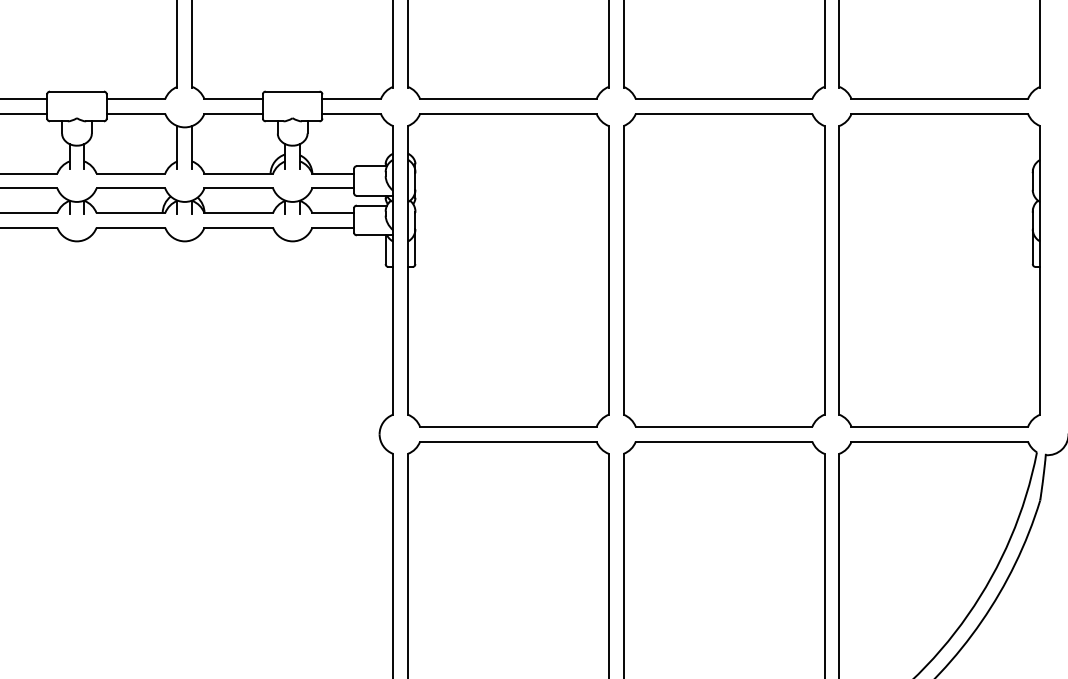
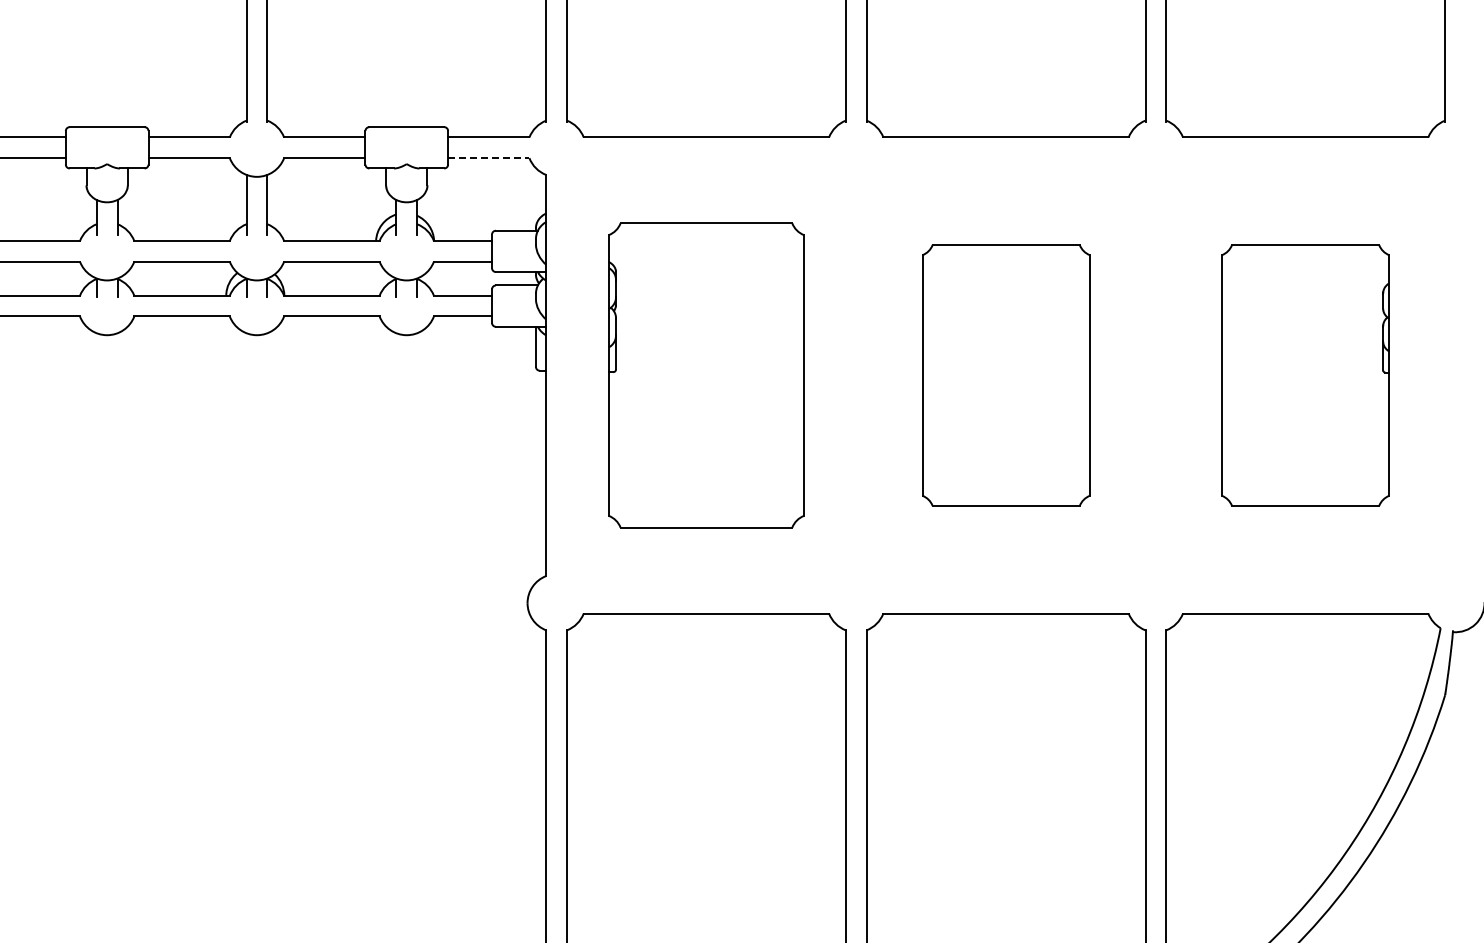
line: (351, 114) -> (488, 158), solid -> dashed
part: (508, 270) -> (706, 375), size x0.7
part: (724, 270) -> (1006, 375), size x0.6
part: (939, 270) -> (1305, 375), size x0.6

